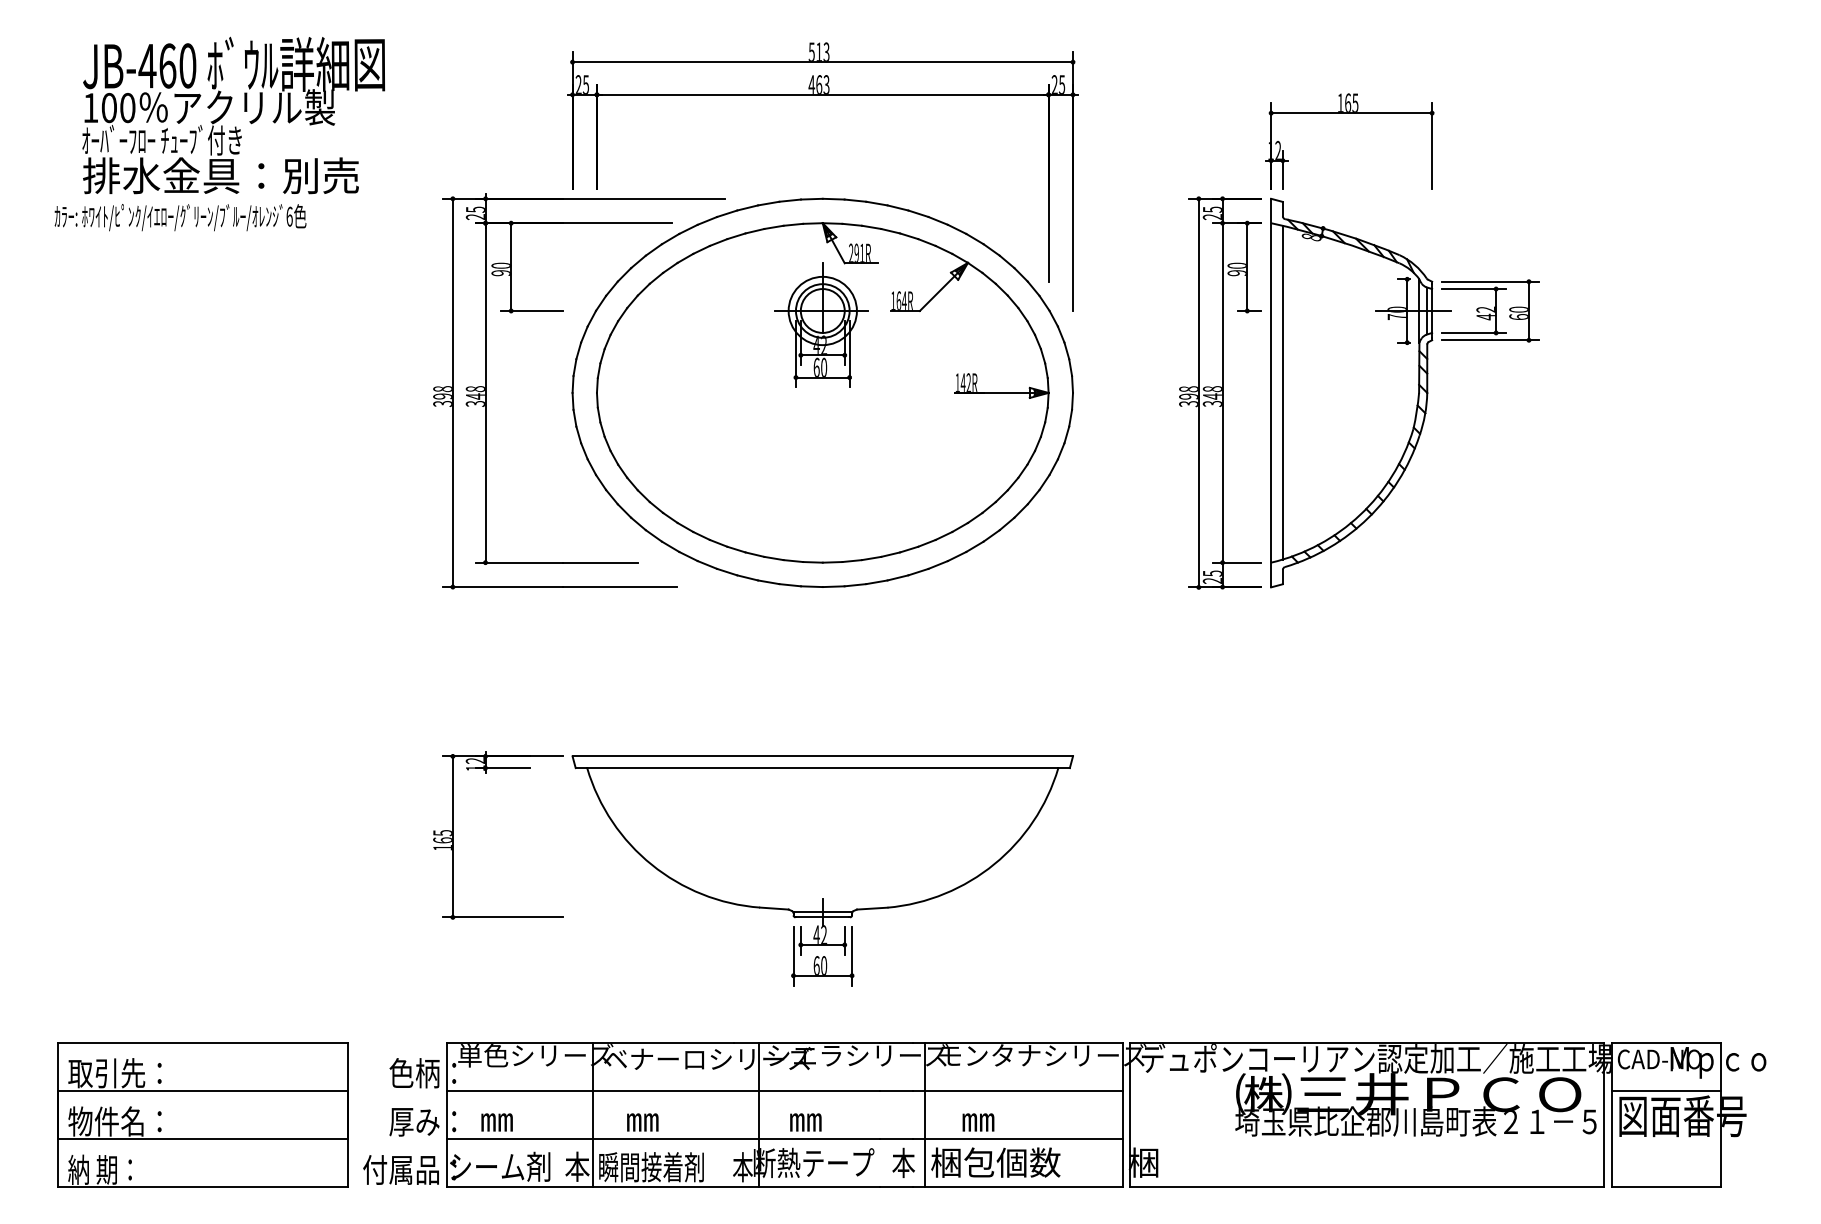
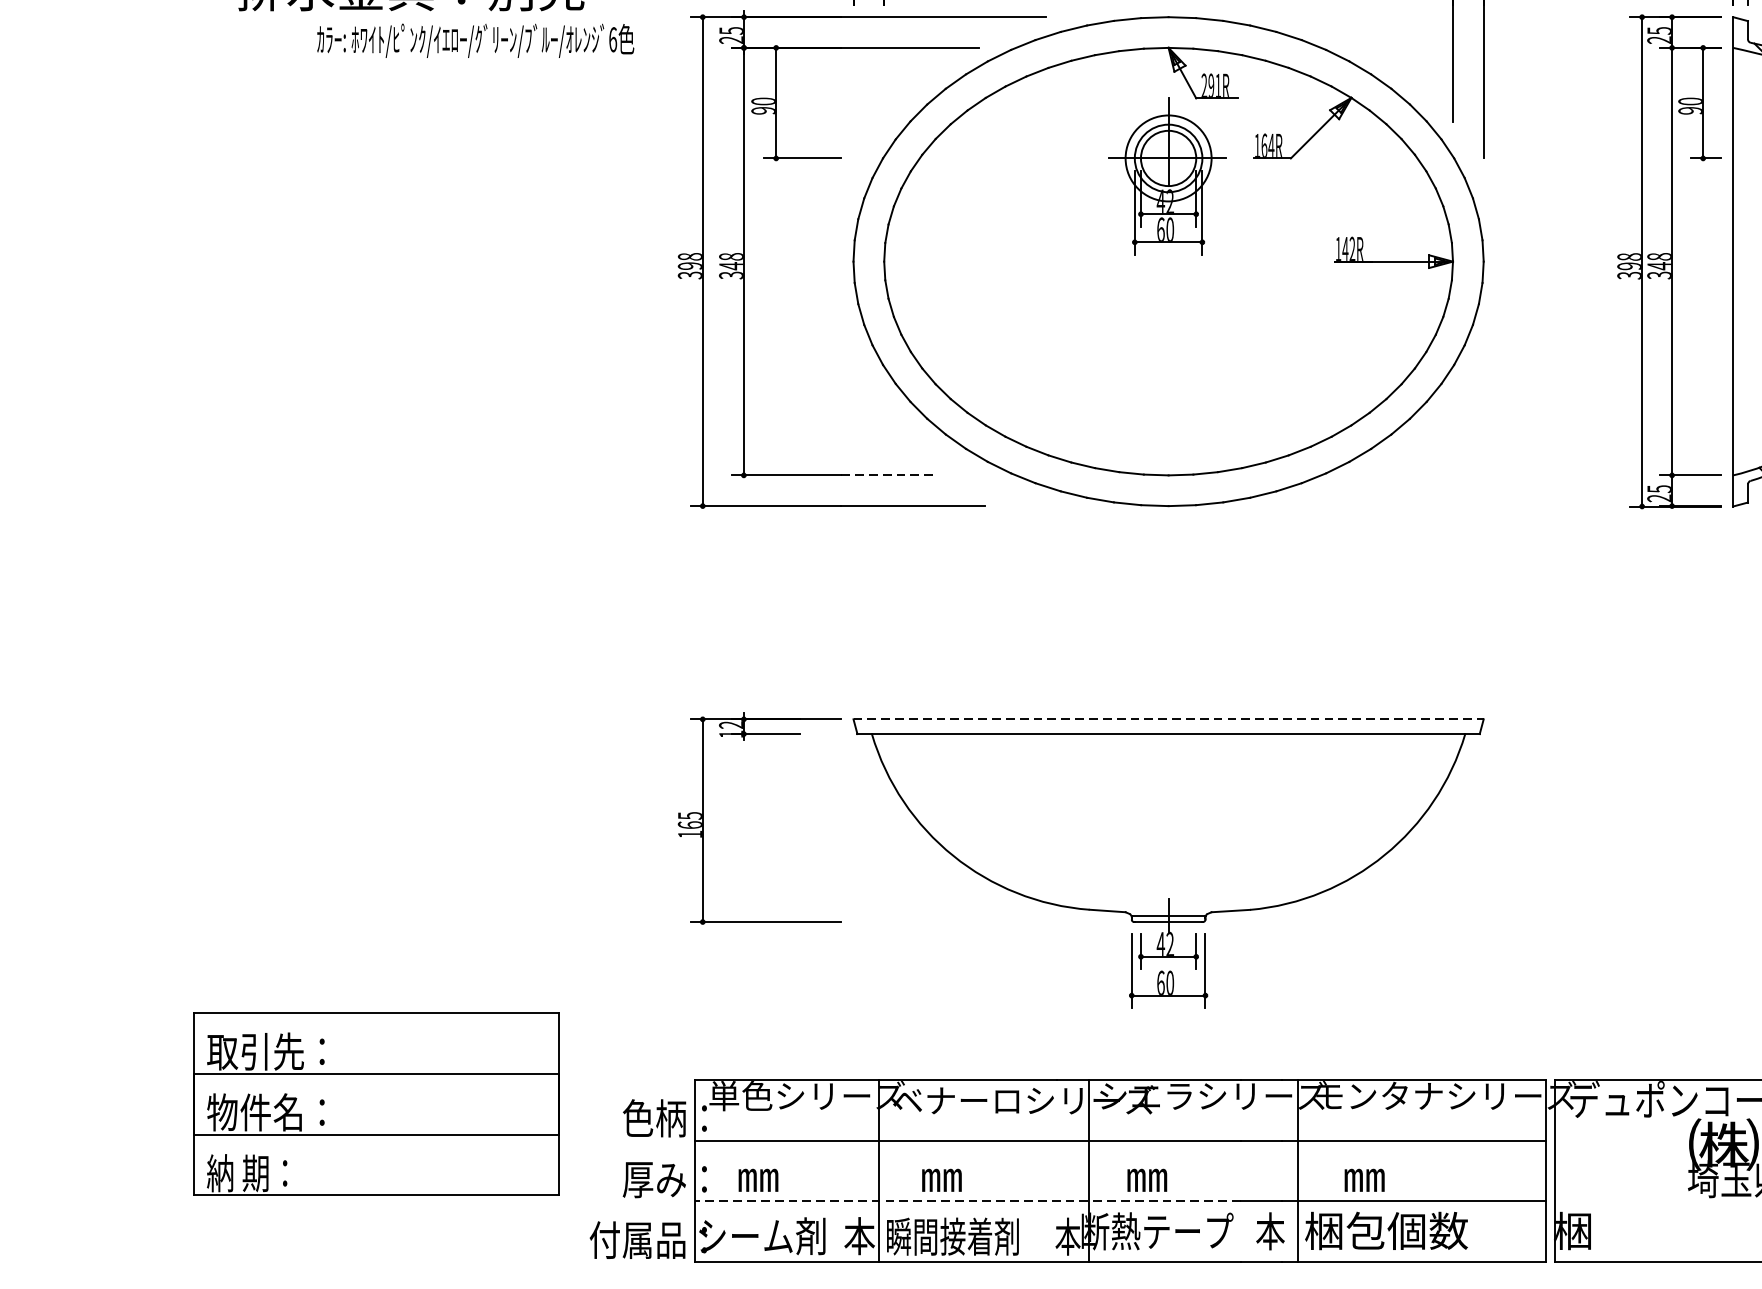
text: (180, 217) -> (475, 40), moved
line: (1282, 392) -> (1747, 261), removed
line: (600, 562) -> (888, 475), solid -> dashed
line: (823, 756) -> (1169, 719), solid -> dashed
part: (202, 1114) -> (376, 1103), moved
line: (663, 1139) -> (968, 1201), solid -> dashed

